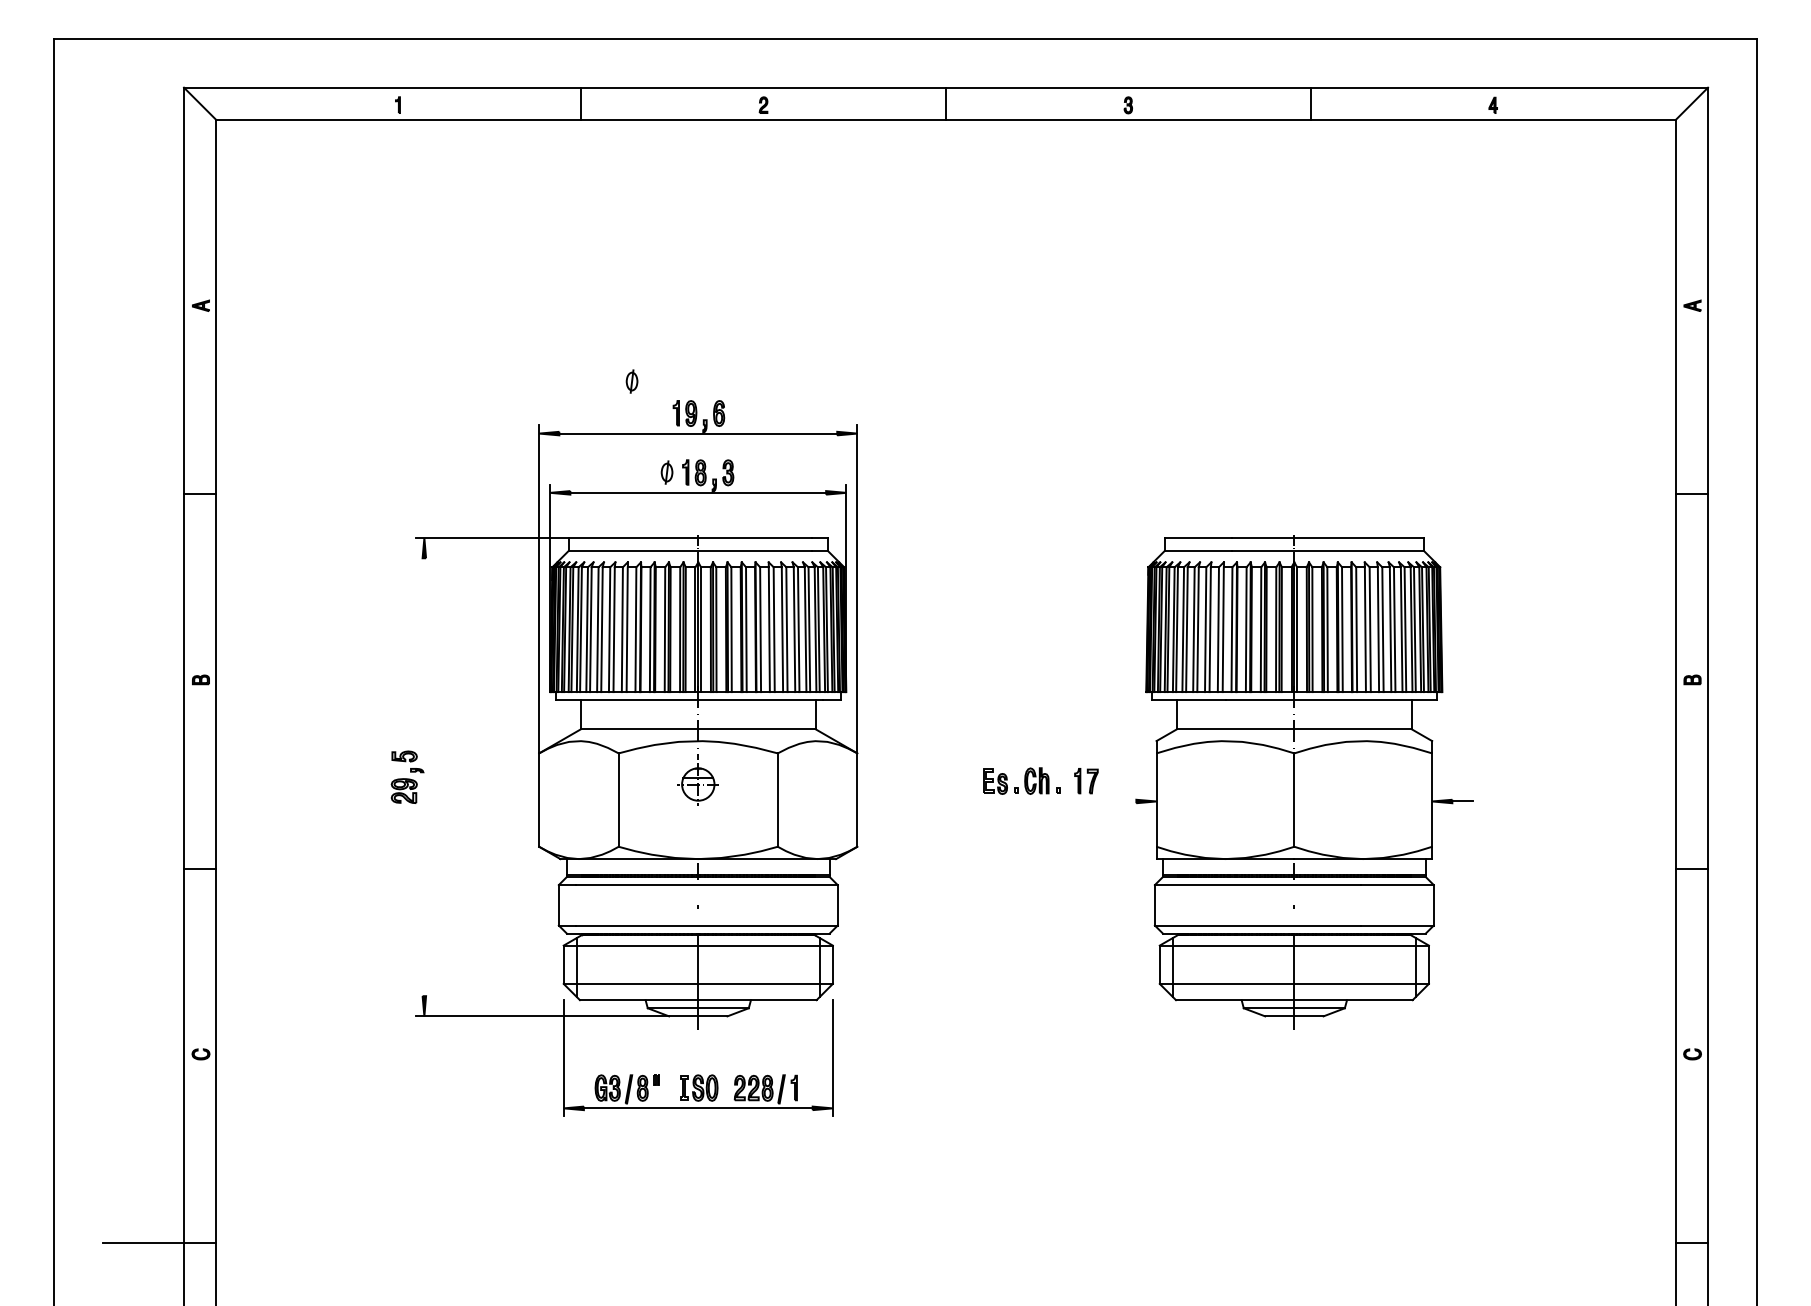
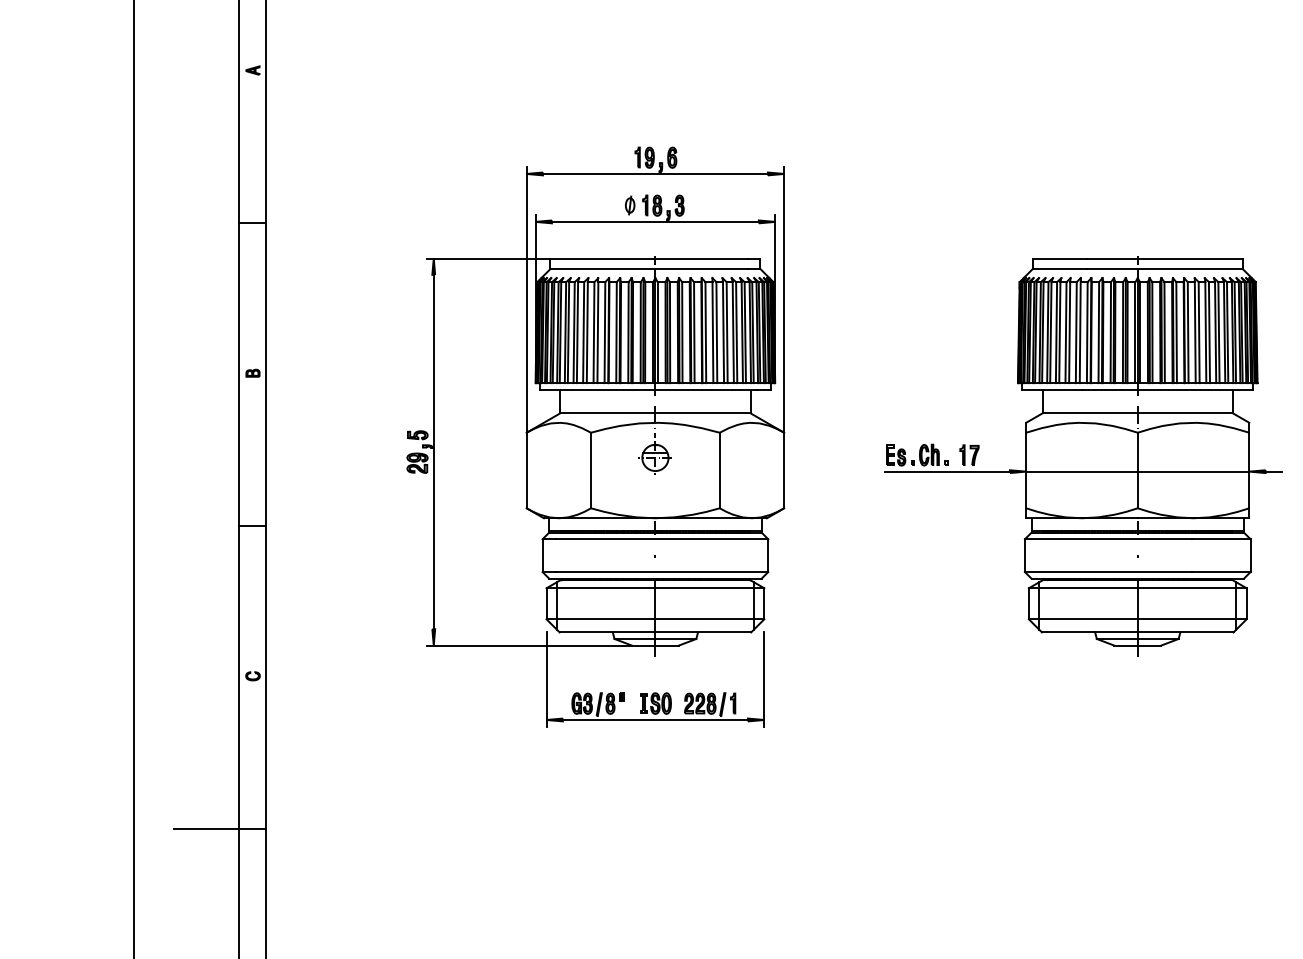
part: (631, 381) -> (601, 131), removed
line: (424, 777) -> (433, 452), added
line: (1059, 801) -> (947, 471), added
line: (1294, 801) -> (1137, 471), added

